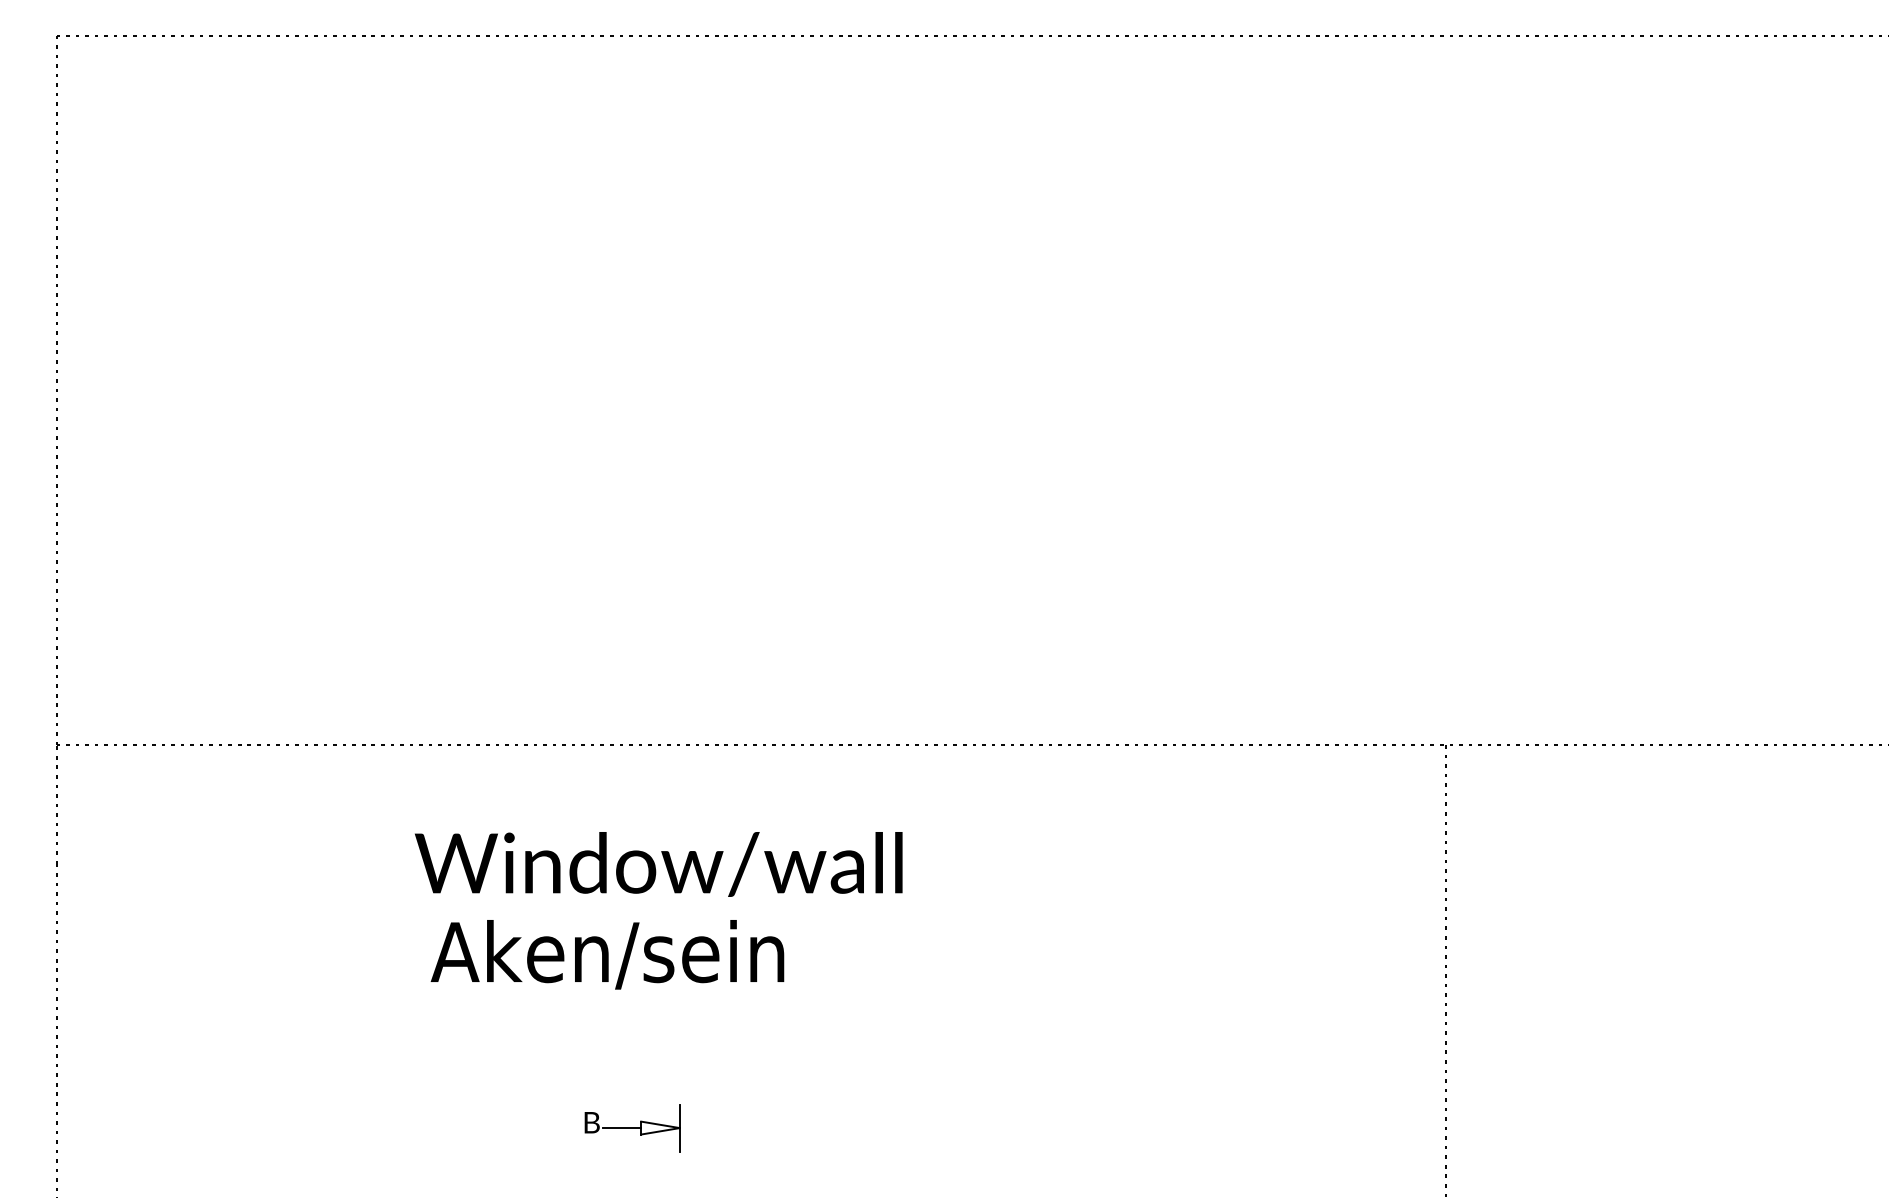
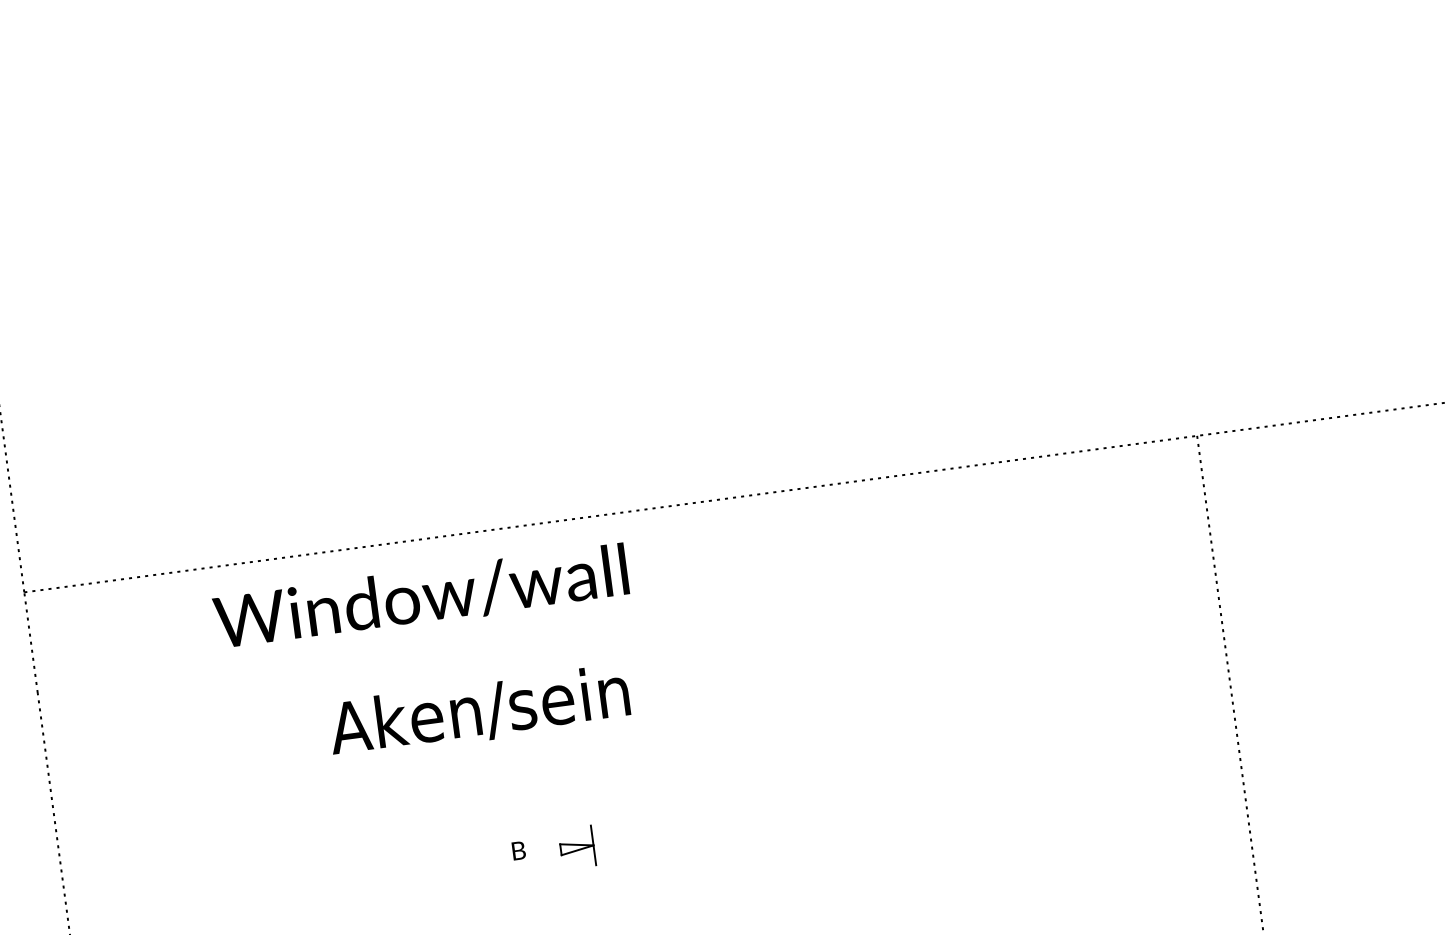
text: (658, 864) -> (420, 597), moved
text: (607, 954) -> (479, 711), moved
line: (621, 1128) -> (544, 852), removed

